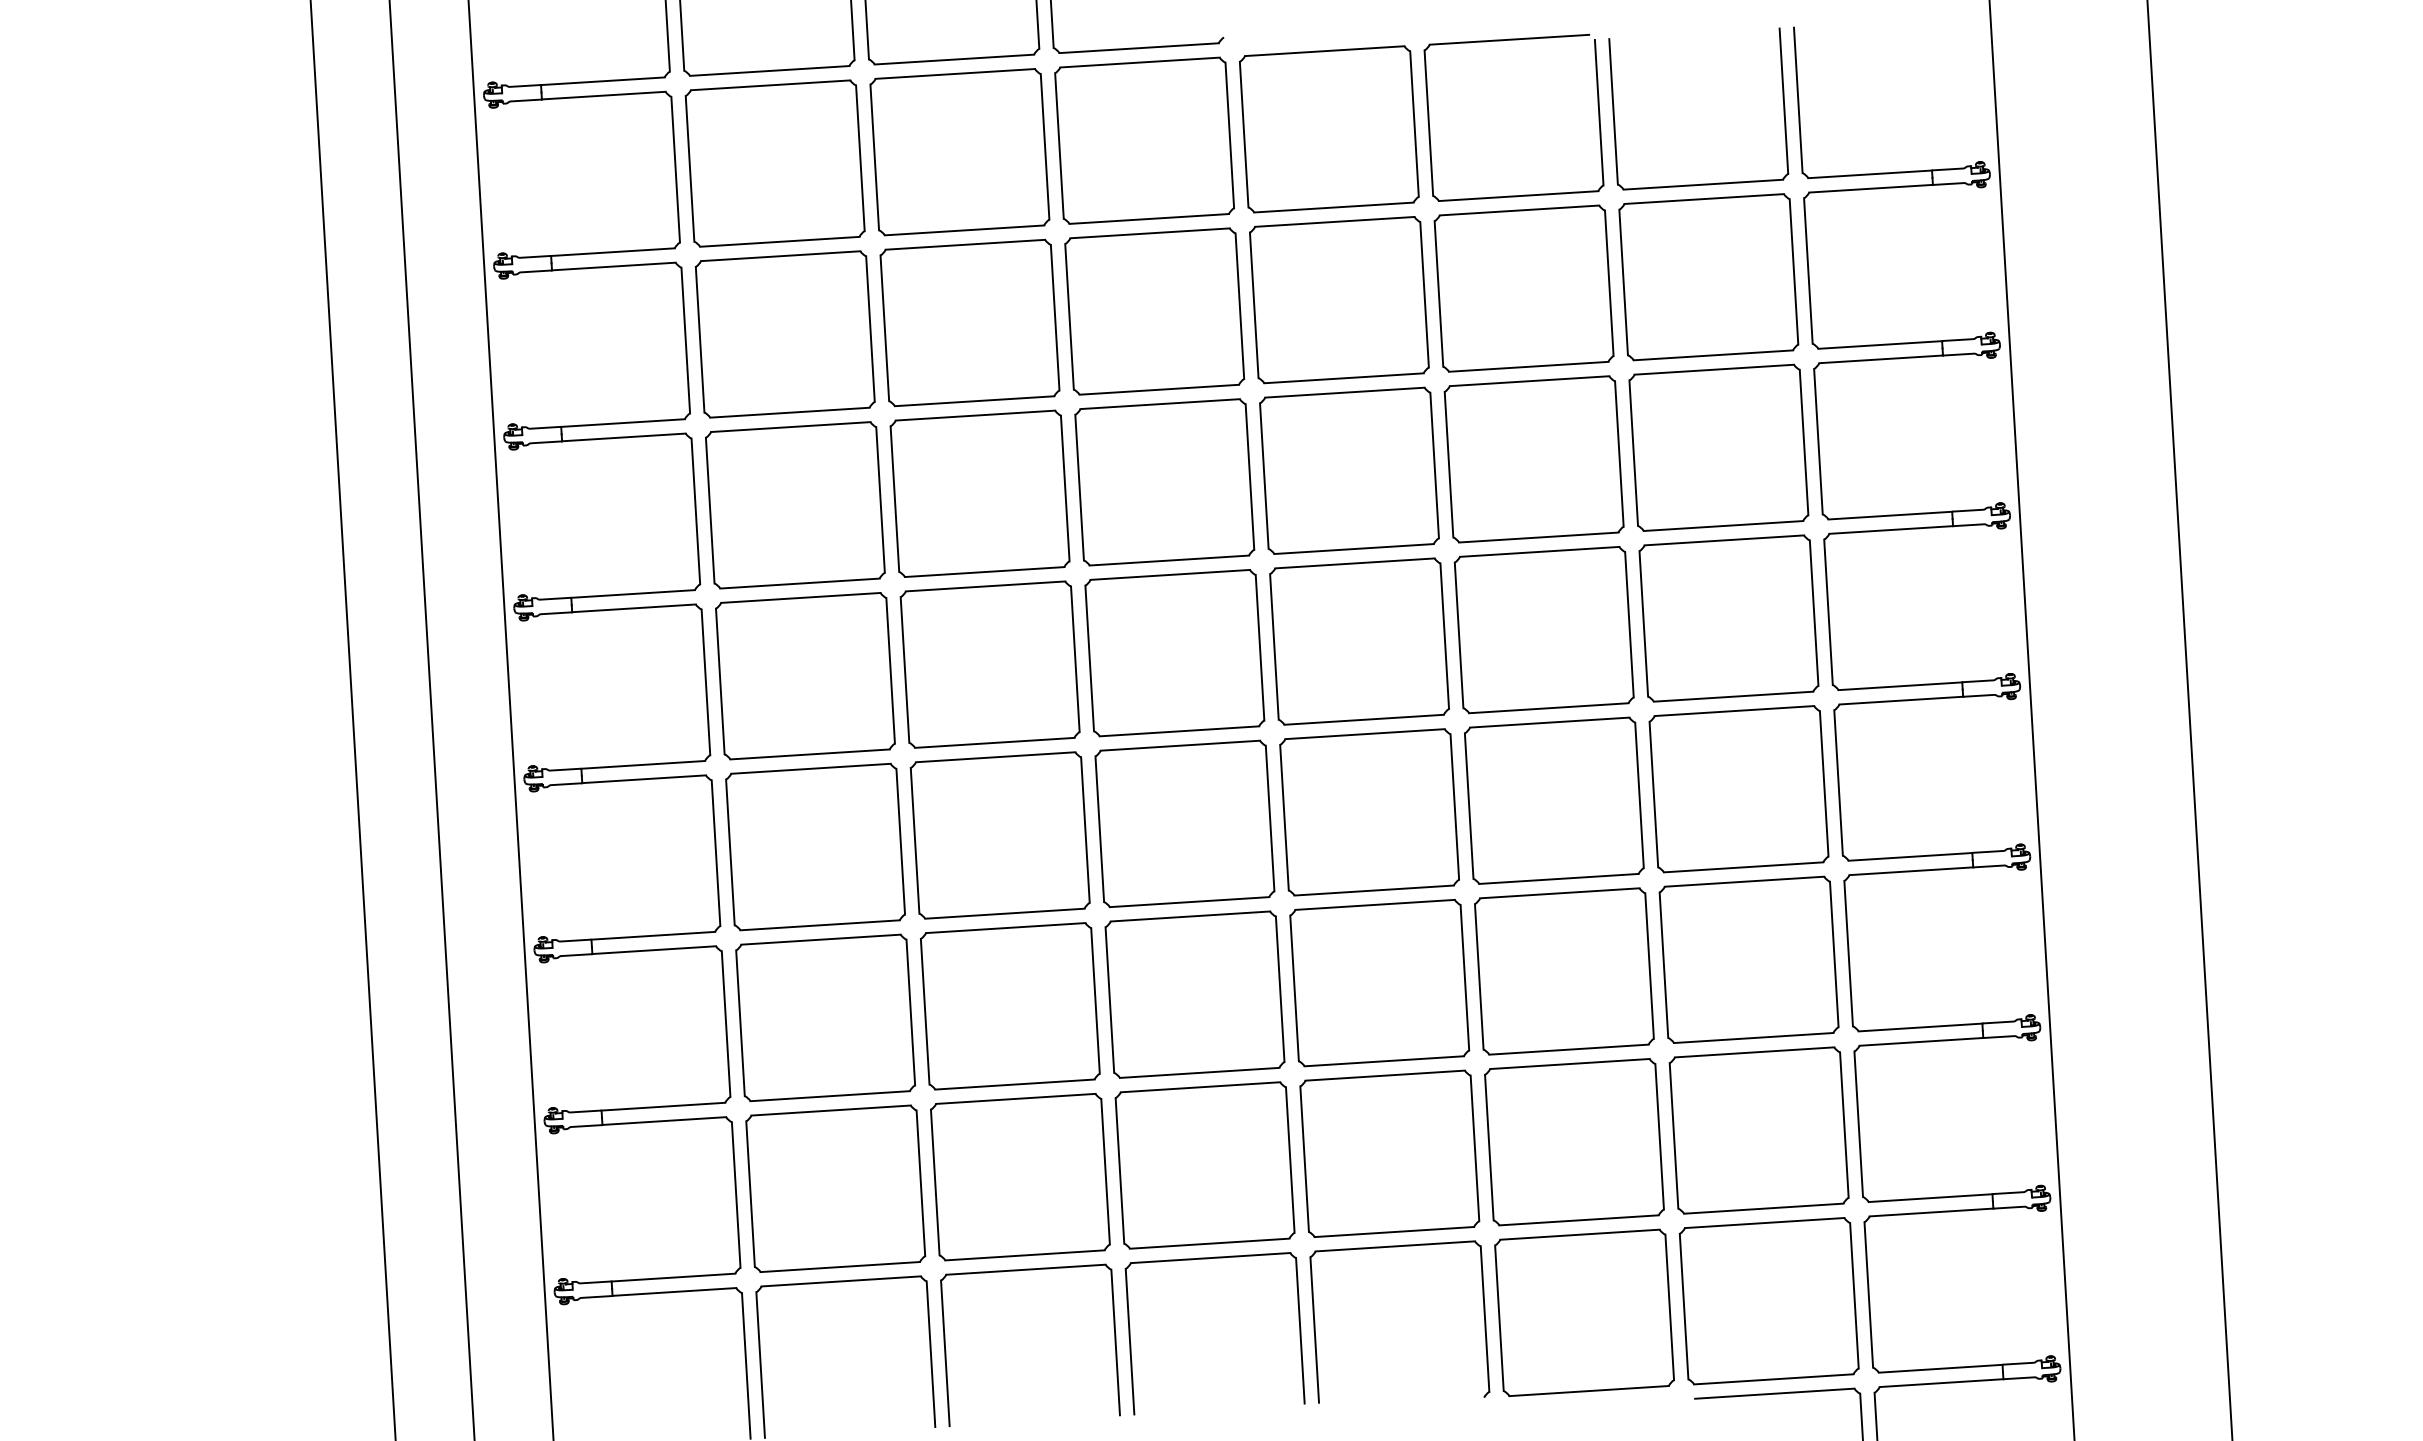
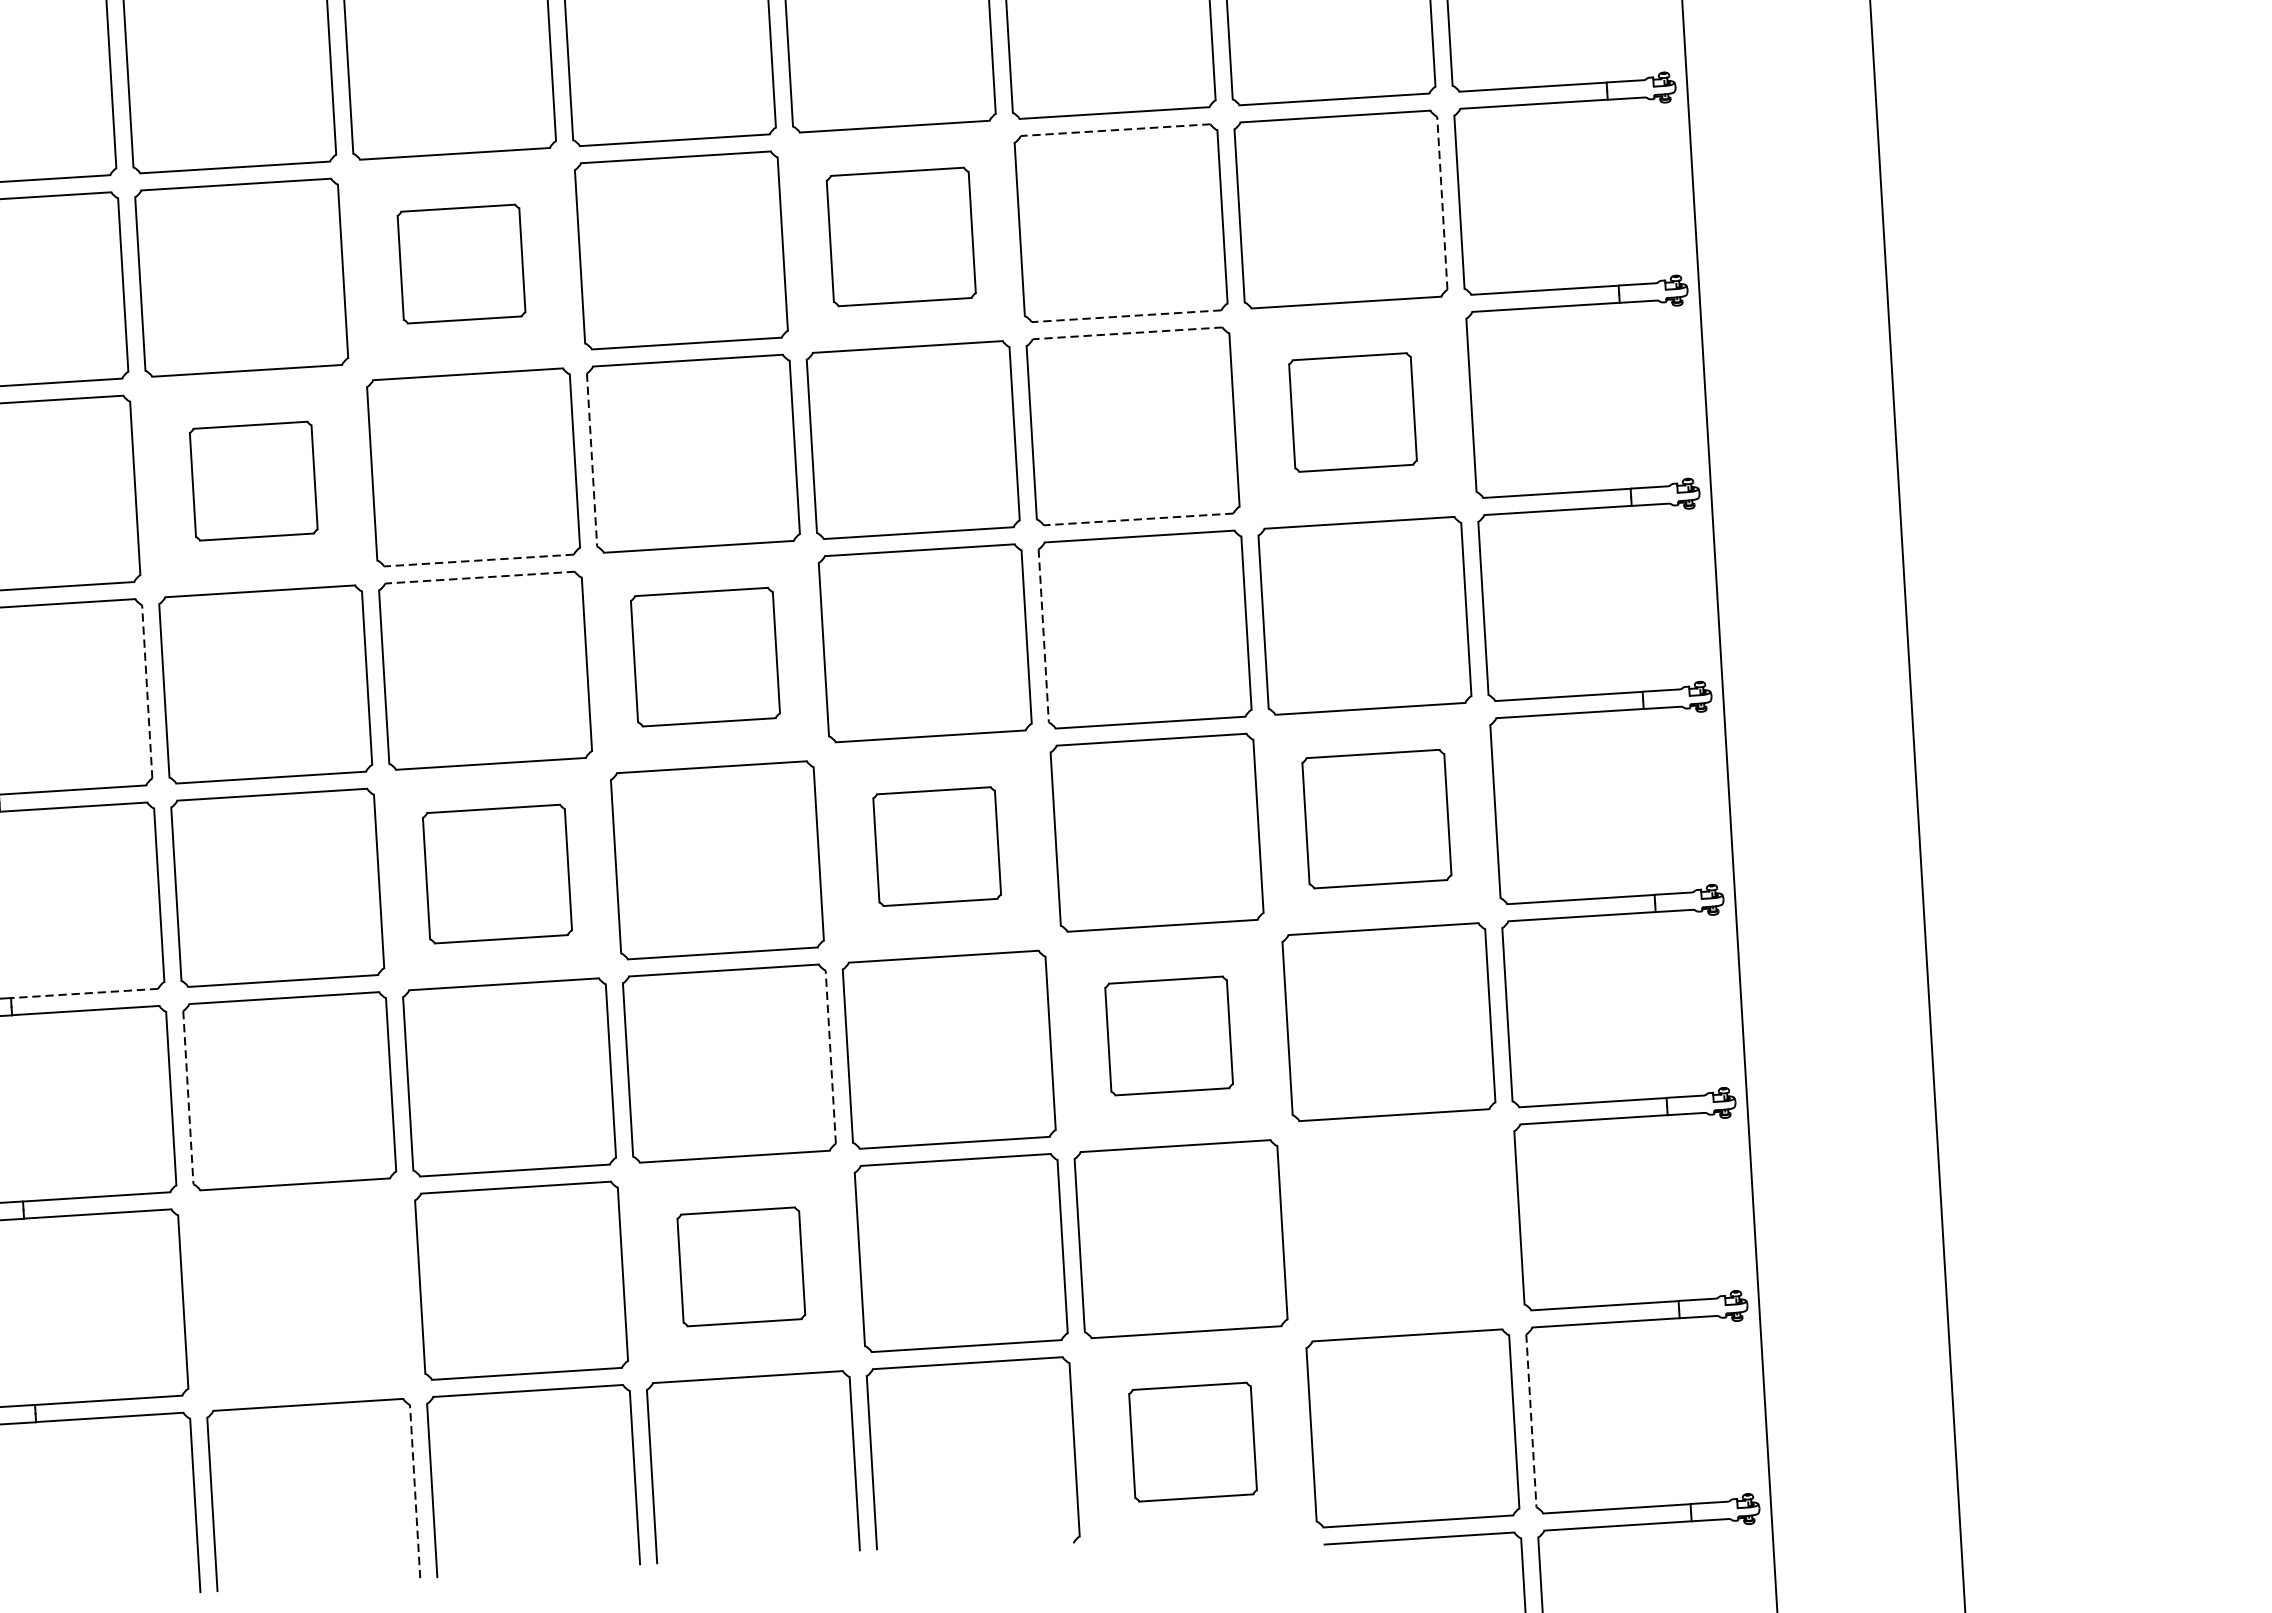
line: (1519, 210) -> (1115, 130), solid -> dashed
line: (1793, 271) -> (1441, 202), solid -> dashed
part: (1339, 300) -> (901, 237), size x0.7
part: (969, 322) -> (460, 263), size x0.6
line: (1528, 366) -> (1126, 315), solid -> dashed
line: (1529, 381) -> (1127, 333), solid -> dashed
part: (1718, 447) -> (1352, 412), size x0.6
line: (1079, 487) -> (591, 459), solid -> dashed
part: (795, 505) -> (253, 481), size x0.6
line: (1538, 537) -> (1138, 519), solid -> dashed
line: (984, 572) -> (478, 561), solid -> dashed
line: (985, 586) -> (480, 577), solid -> dashed
line: (1459, 635) -> (1044, 636), solid -> dashed
part: (1174, 653) -> (704, 657), size x0.7
line: (705, 682) -> (146, 691), solid -> dashed
part: (1738, 789) -> (1376, 819), size x0.7
part: (1369, 812) -> (937, 846), size x0.6
part: (999, 835) -> (496, 874), size x0.7
line: (653, 935) -> (84, 993), solid -> dashed
part: (1564, 971) -> (1169, 1035), size x0.6
line: (1280, 989) -> (831, 1057), solid -> dashed
line: (740, 1023) -> (188, 1097), solid -> dashed
part: (1758, 1130) -> (1400, 1225), removed
part: (1204, 1165) -> (740, 1266), size x0.6
part: (835, 1188) -> (301, 1294), removed
line: (1868, 1294) -> (1531, 1420), solid -> dashed
part: (1584, 1312) -> (1193, 1441), size x0.6
line: (930, 1354) -> (414, 1491), solid -> dashed

